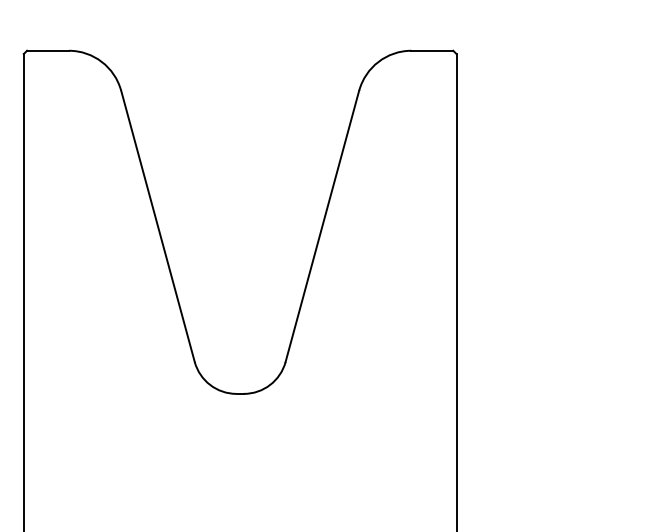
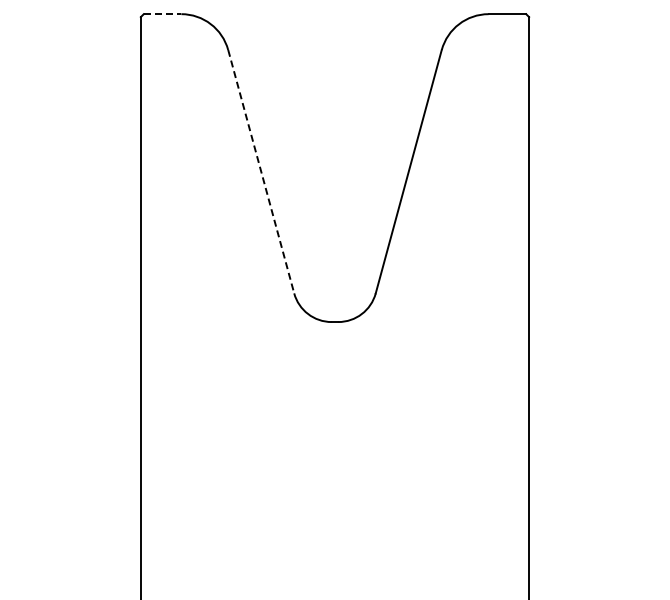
line: (47, 51) -> (162, 14), solid -> dashed
line: (158, 227) -> (261, 172), solid -> dashed

